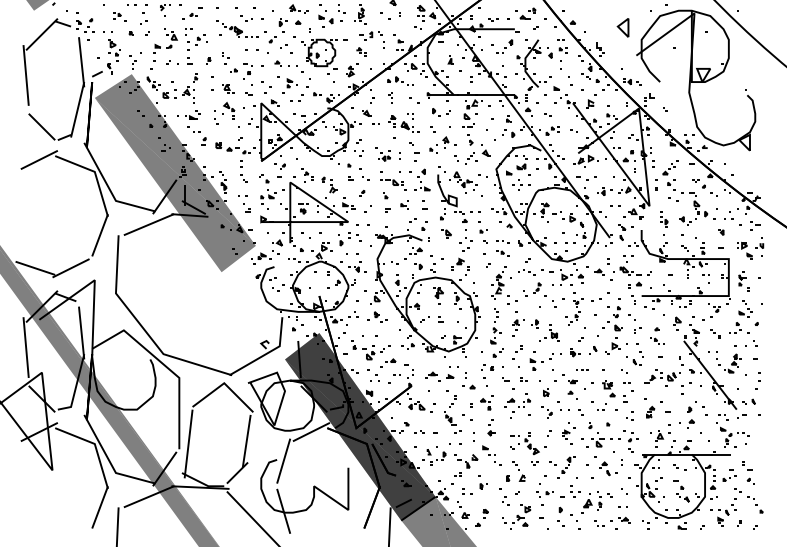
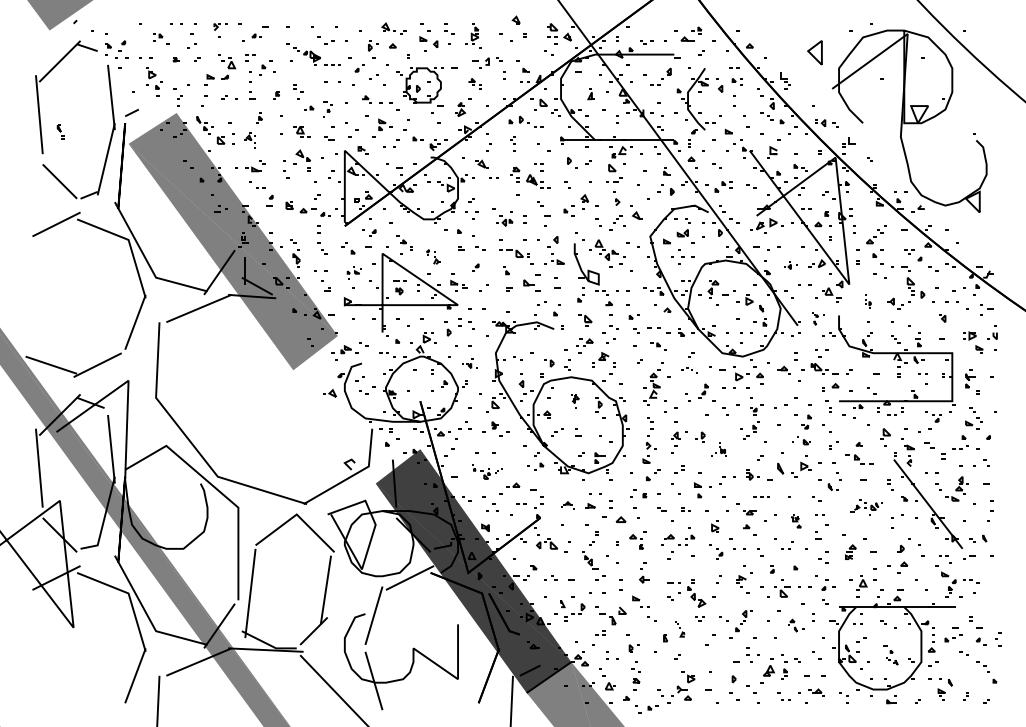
part: (110, 68) -> (60, 131), moved
part: (247, 71) -> (327, 109), size x0.7
part: (188, 95) -> (250, 140), size x0.7
part: (329, 184) -> (433, 256), size x0.7
part: (604, 191) -> (790, 265), size x0.7
part: (268, 196) -> (354, 272), size x0.7
part: (404, 204) -> (530, 282), size x1.6
part: (664, 219) -> (868, 301), size x0.6
part: (625, 232) -> (818, 318), size x0.6
part: (502, 241) -> (658, 330), size x1.4
part: (277, 243) -> (329, 393), moved
part: (415, 250) -> (584, 342), moved
part: (357, 266) -> (469, 363), size x0.7
part: (526, 272) -> (689, 370), size x0.7
part: (438, 296) -> (575, 401), size x0.6
part: (612, 326) -> (801, 440), size x0.7
part: (548, 333) -> (718, 449), size x0.6
part: (715, 333) -> (934, 450), size x1.6
part: (657, 340) -> (859, 459), size x1.4
part: (371, 350) -> (487, 471), size x0.6
part: (592, 350) -> (775, 471), size x1.6
part: (432, 376) -> (567, 505), size x0.7
part: (662, 377) -> (866, 507), size x0.7
part: (468, 387) -> (614, 519), size x1.4
part: (608, 388) -> (795, 521), size x0.6
part: (608, 468) -> (795, 625), size x0.7
part: (518, 471) -> (679, 629), size x0.6
part: (681, 491) -> (890, 655), size x0.7
part: (545, 494) -> (646, 709), moved
part: (505, 500) -> (635, 666), moved
part: (734, 504) -> (998, 639), moved
part: (622, 507) -> (814, 675), size x1.6

